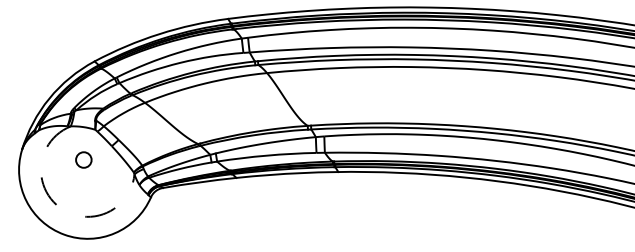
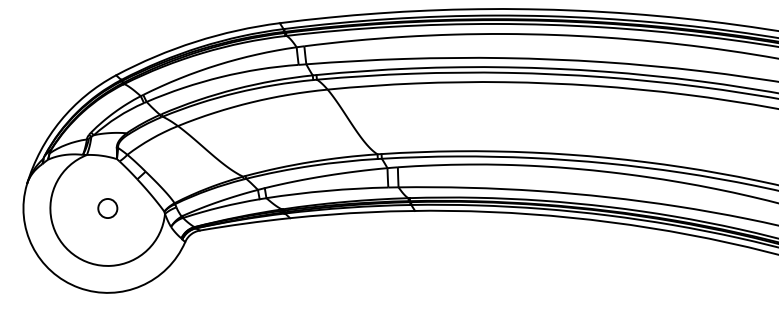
circle: (83, 159) -> (107, 207), moved
arc: (59, 207) -> (73, 254), dashed -> solid

